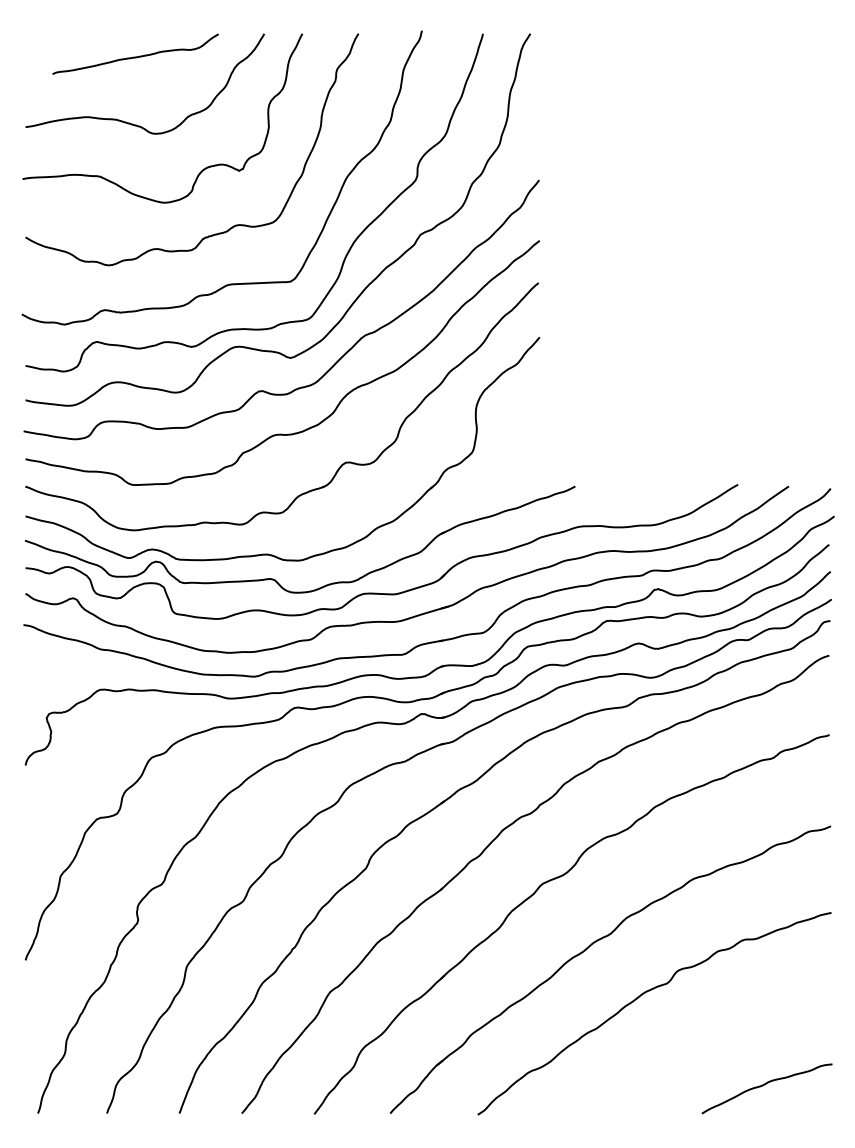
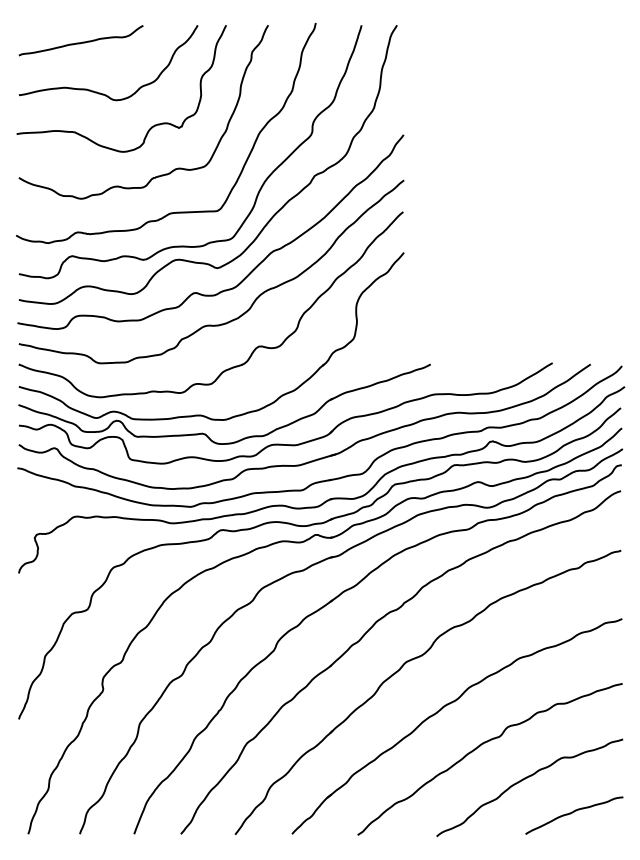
curve: (135, 56) -> (81, 42), moved
curve: (701, 1040) -> (525, 779), added

